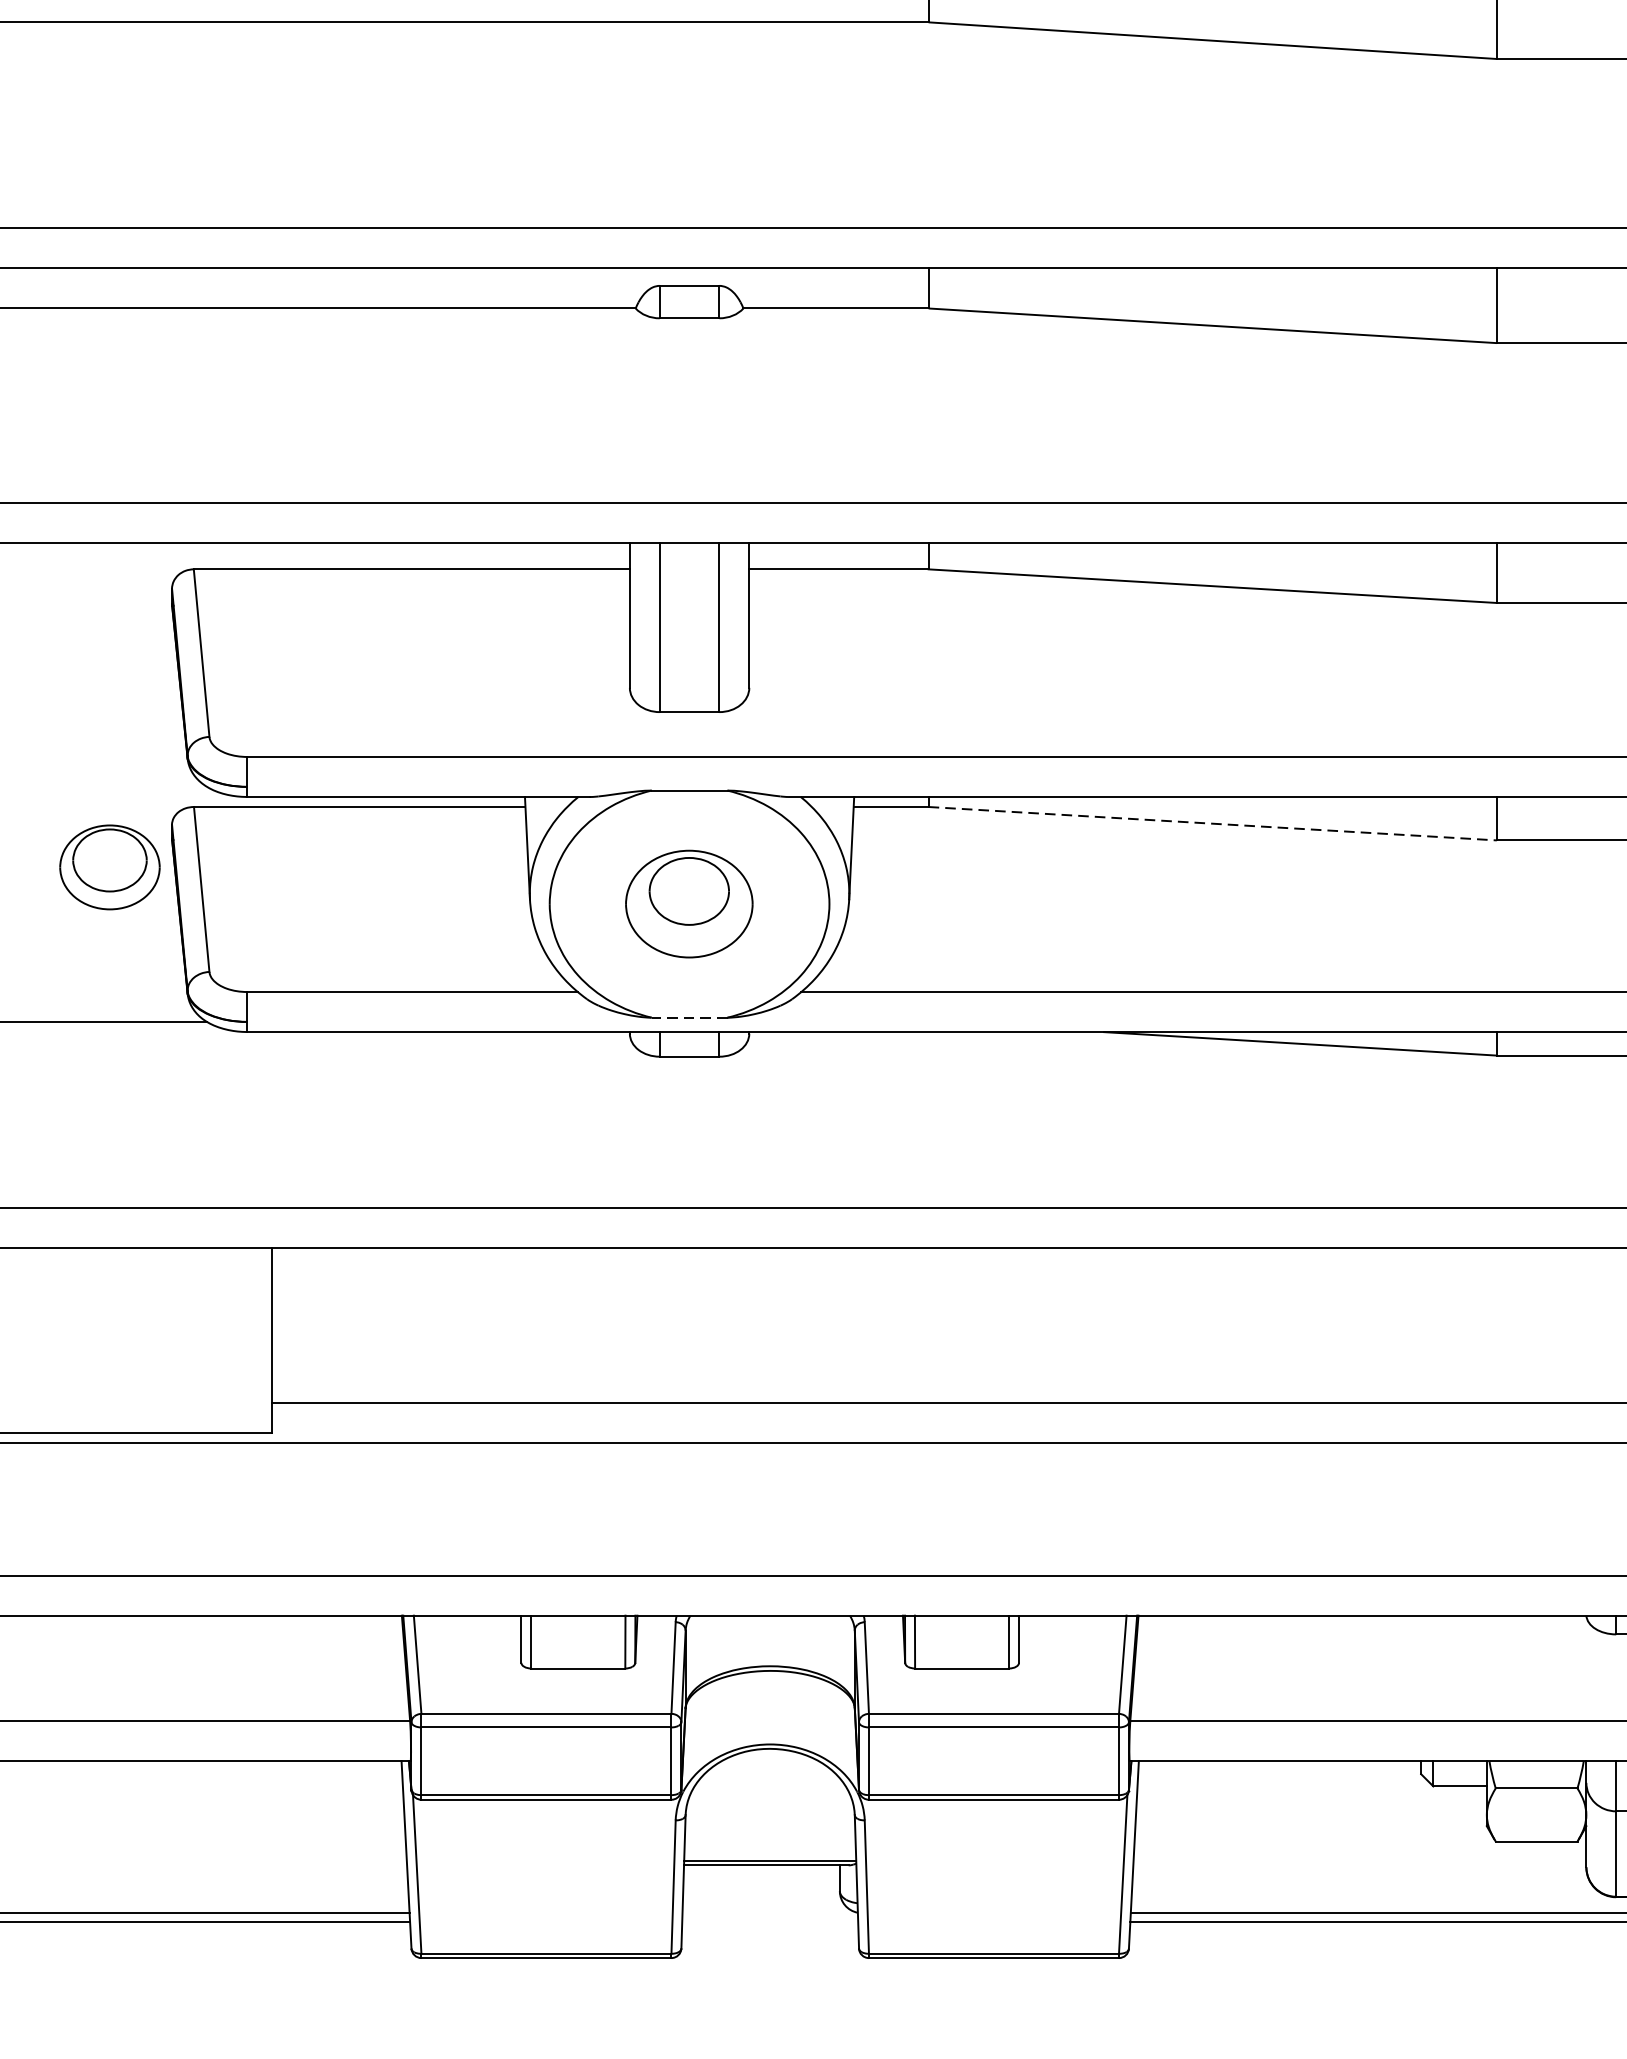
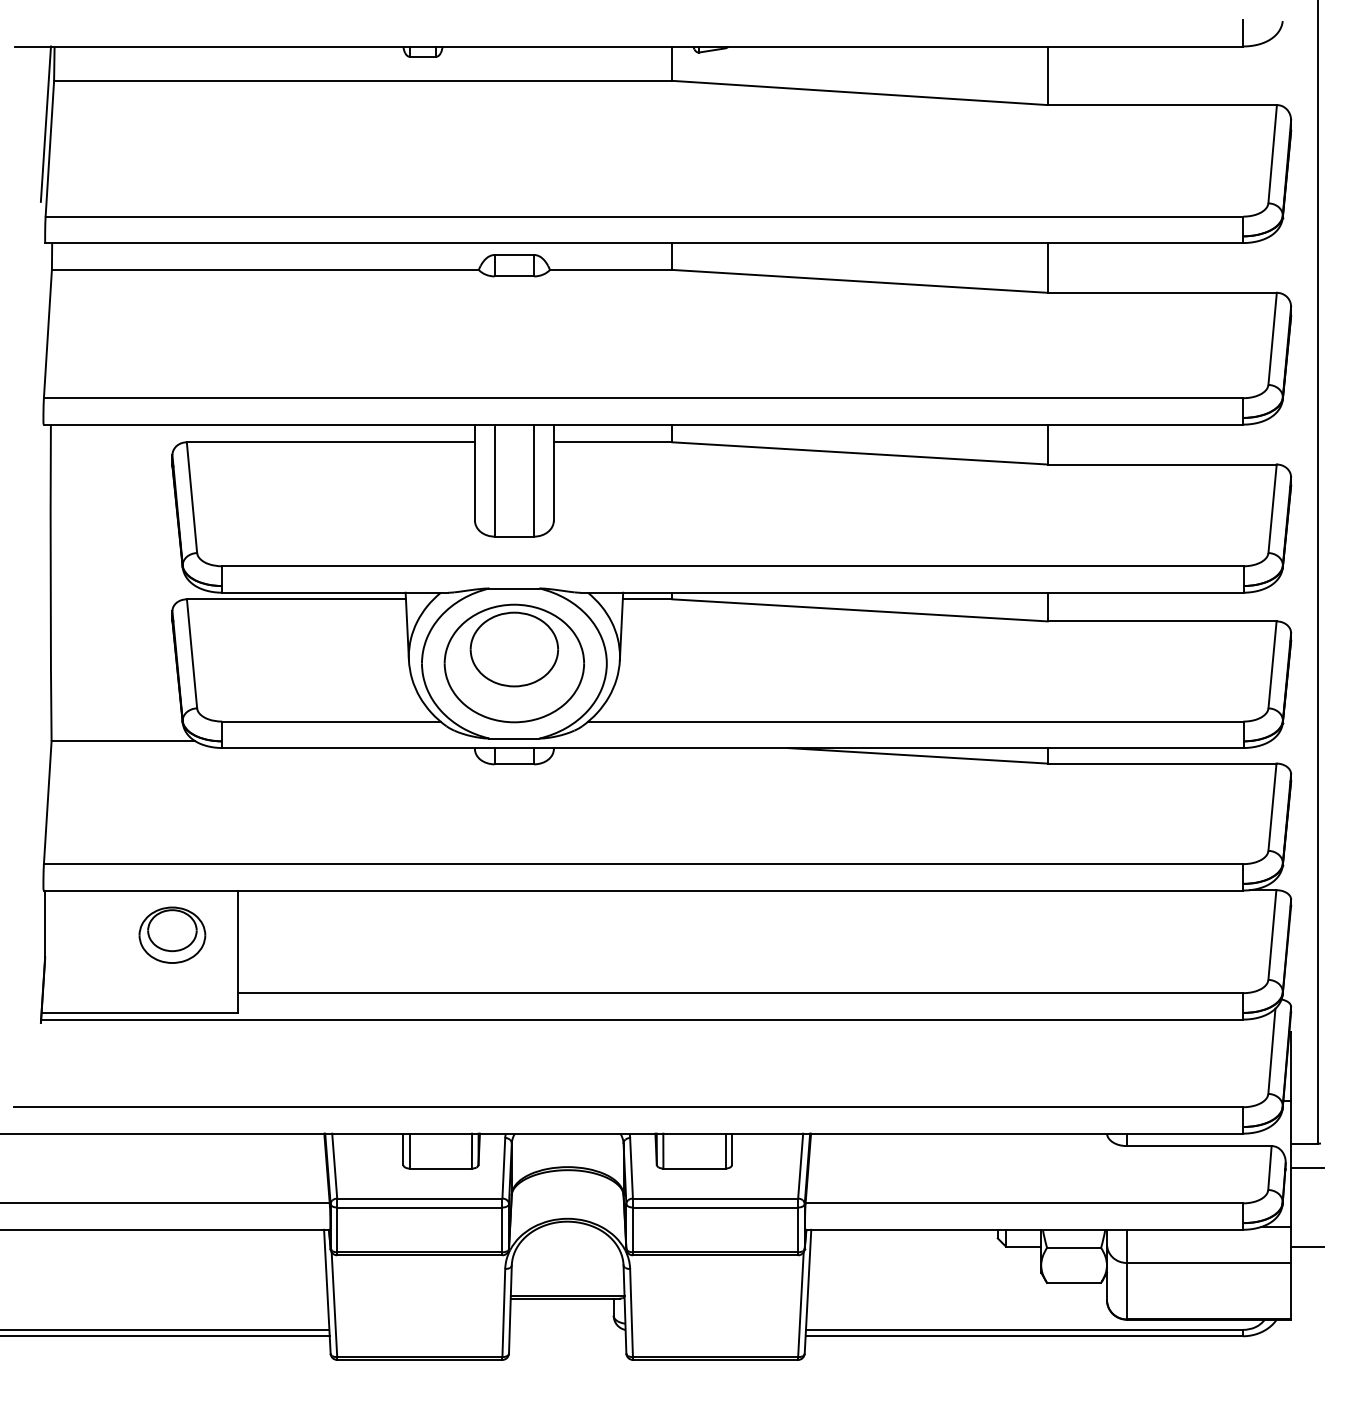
line: (1213, 823) -> (860, 610), dashed -> solid
part: (110, 866) -> (172, 934), moved
part: (688, 904) -> (513, 663), size x1.67
line: (688, 1017) -> (513, 738), dashed -> solid

